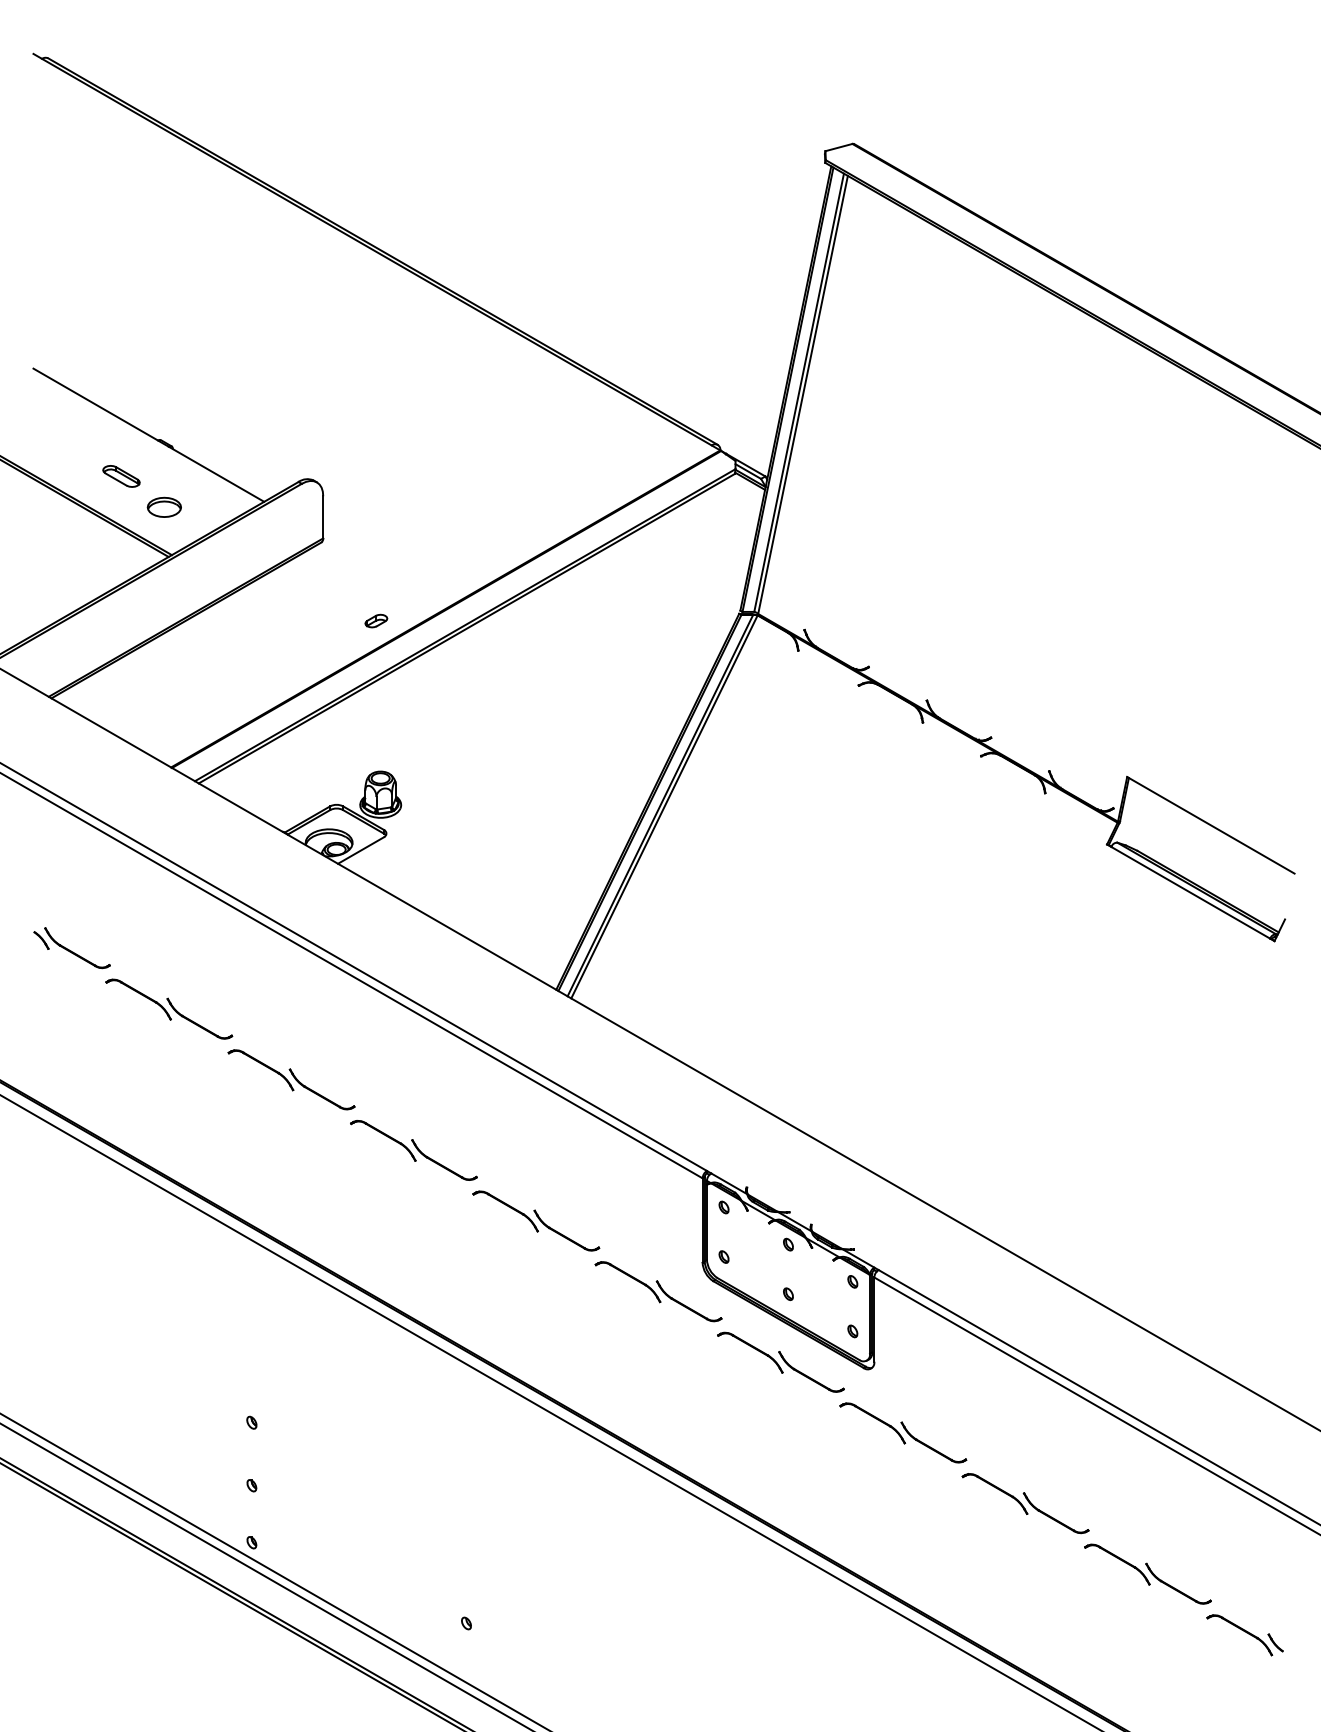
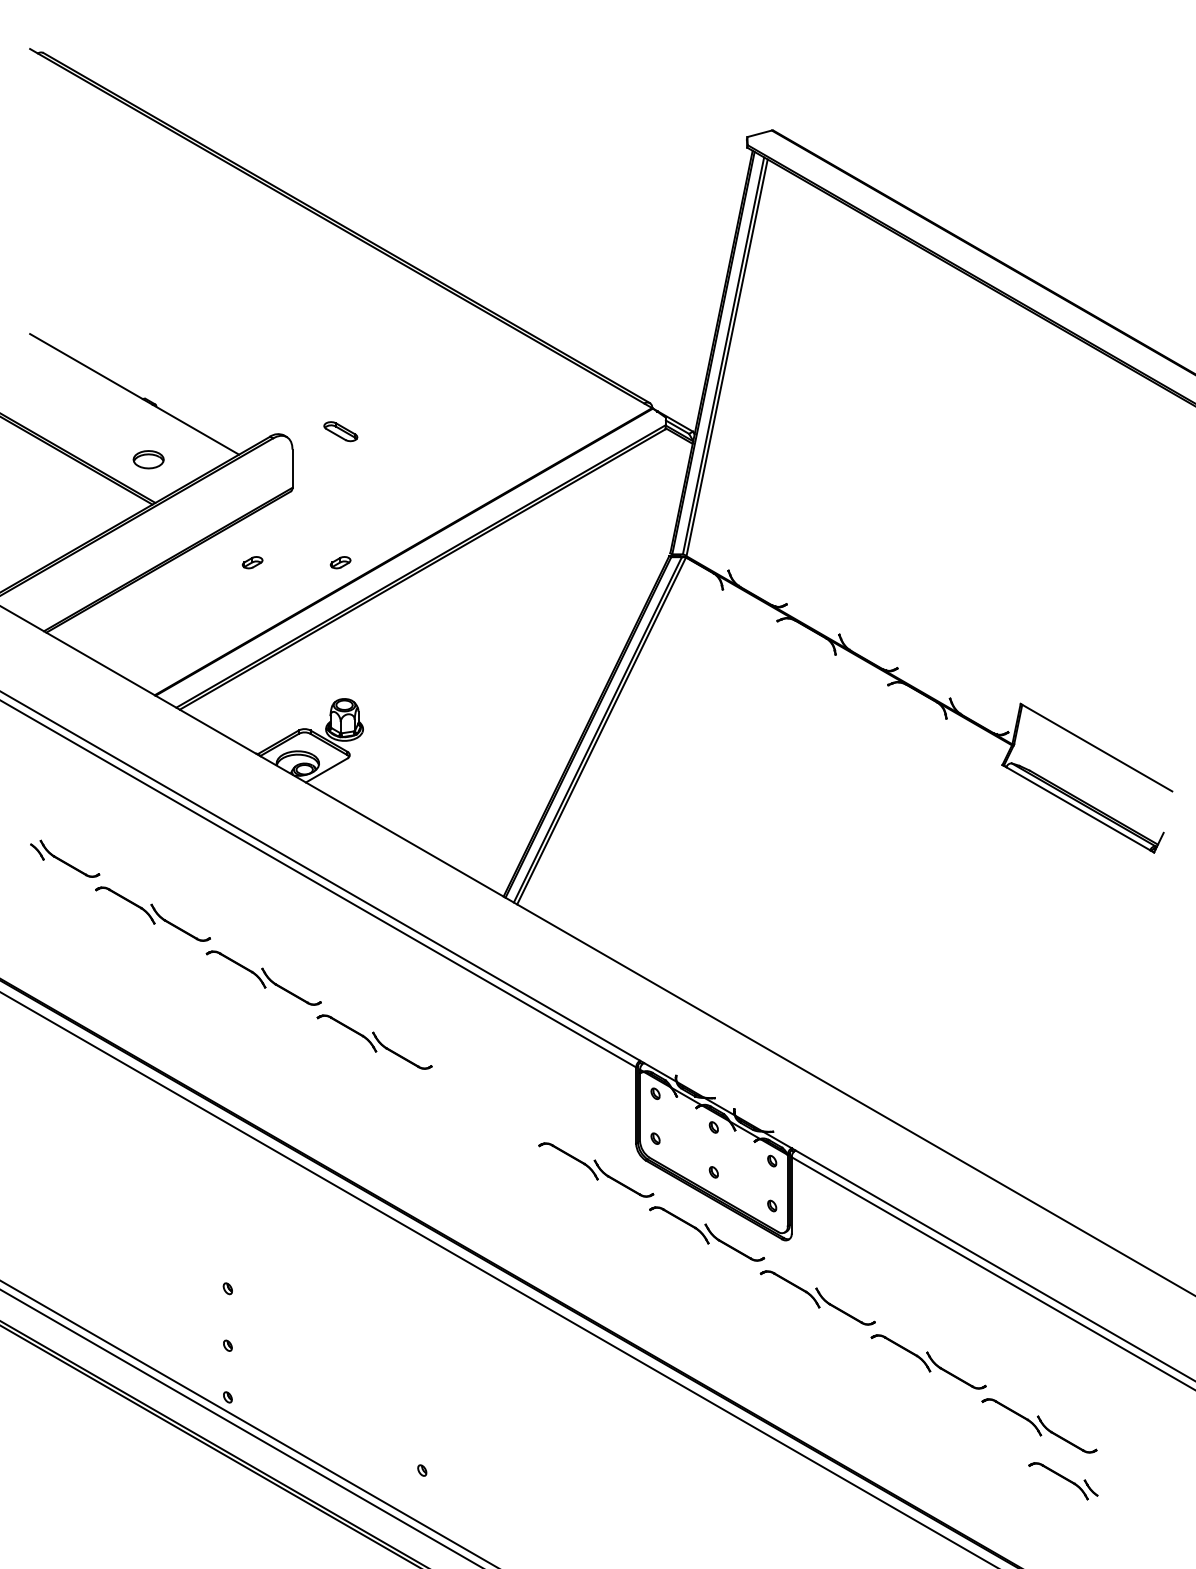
part: (121, 476) -> (340, 431), moved
part: (279, 620) -> (252, 562), added
part: (536, 1220) -> (485, 1105), removed
part: (1245, 1635) -> (1063, 1481), moved

